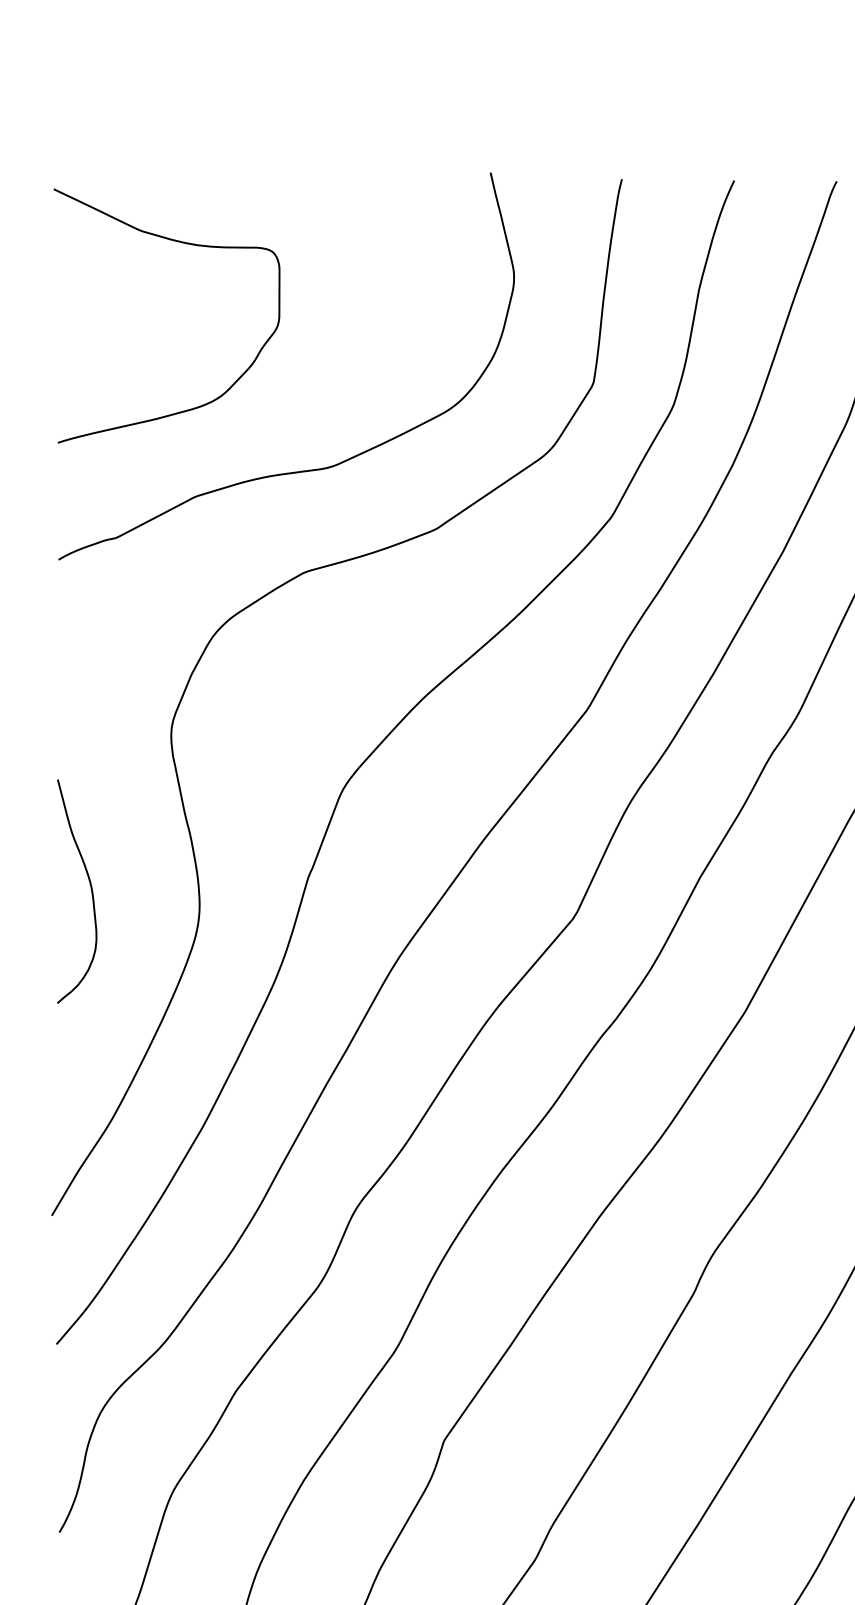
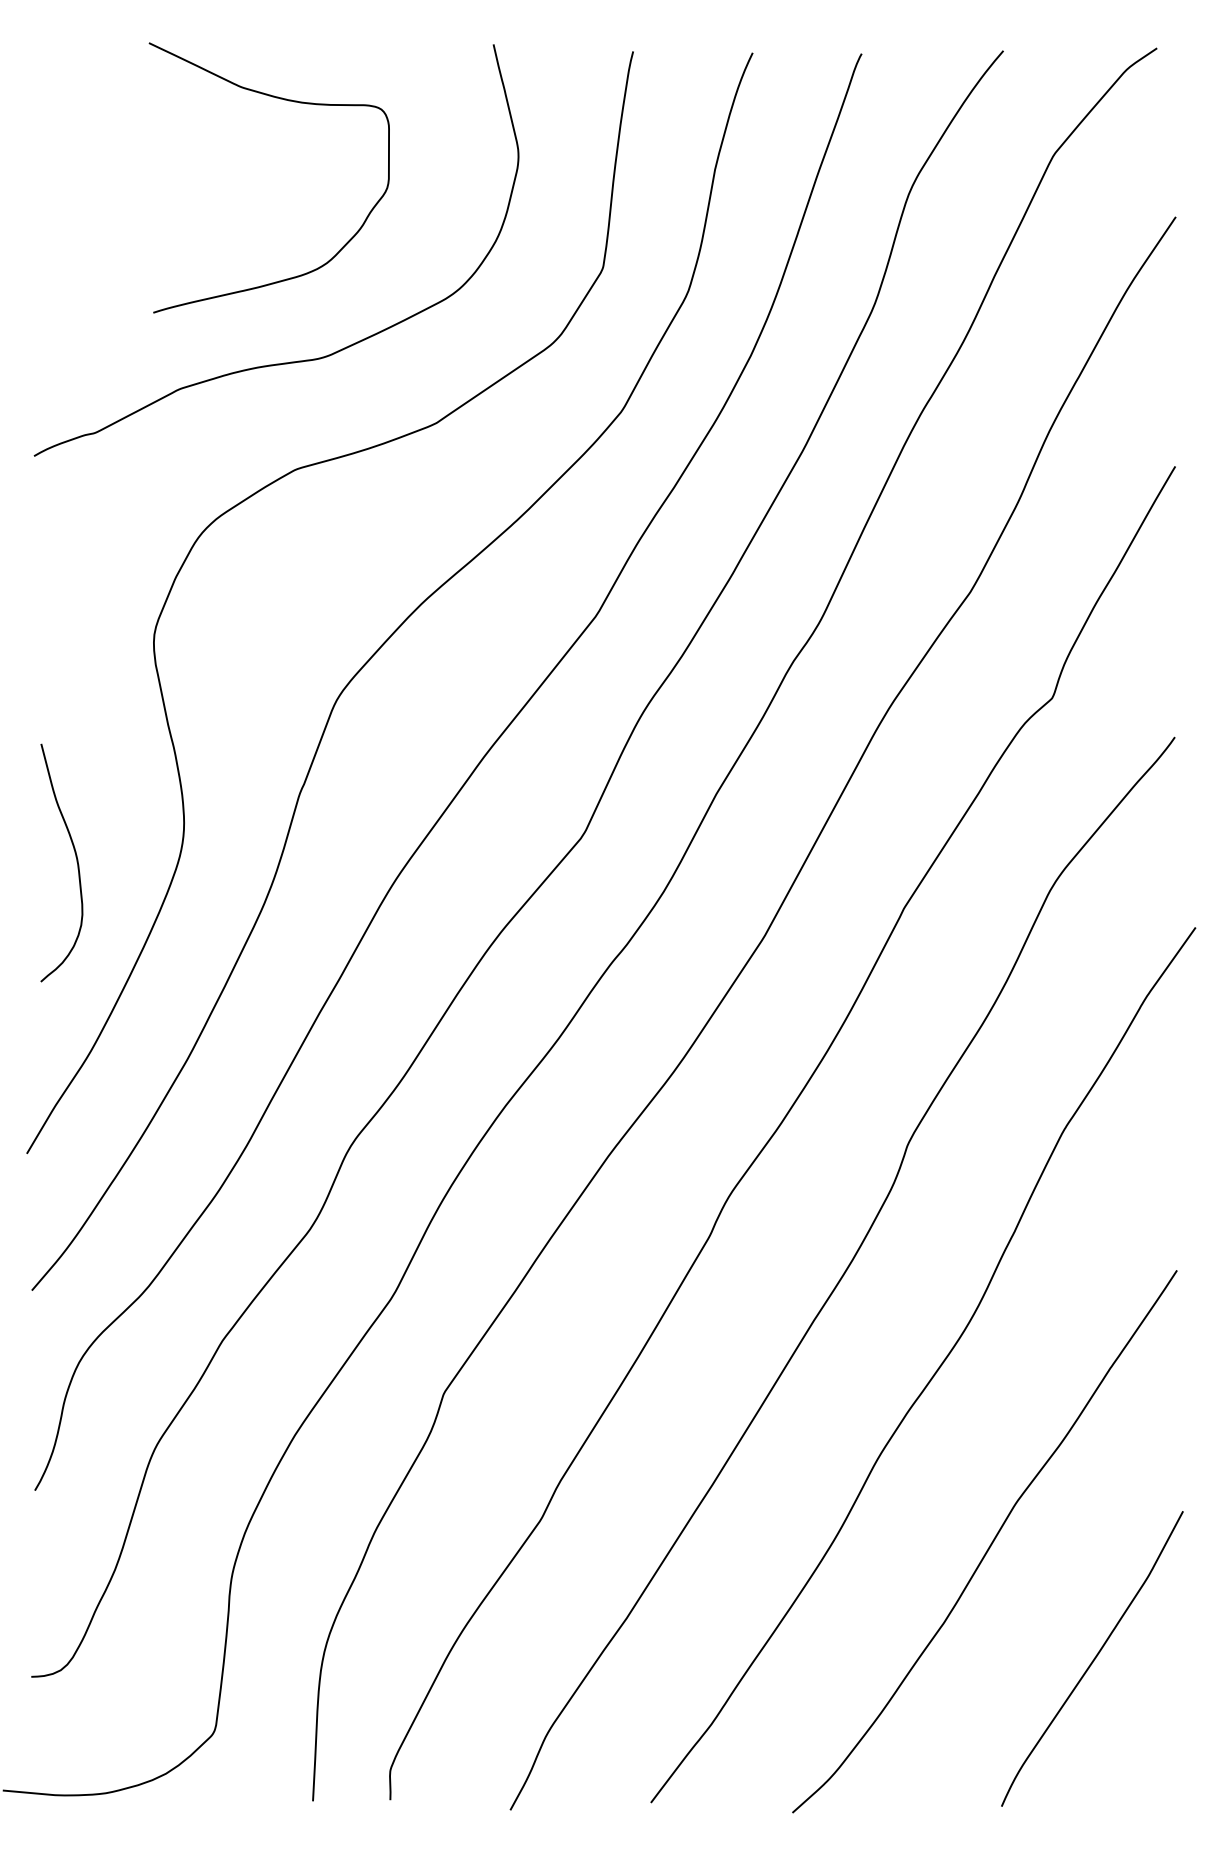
curve: (184, 244) -> (288, 101), moved
curve: (89, 886) -> (75, 857), moved

